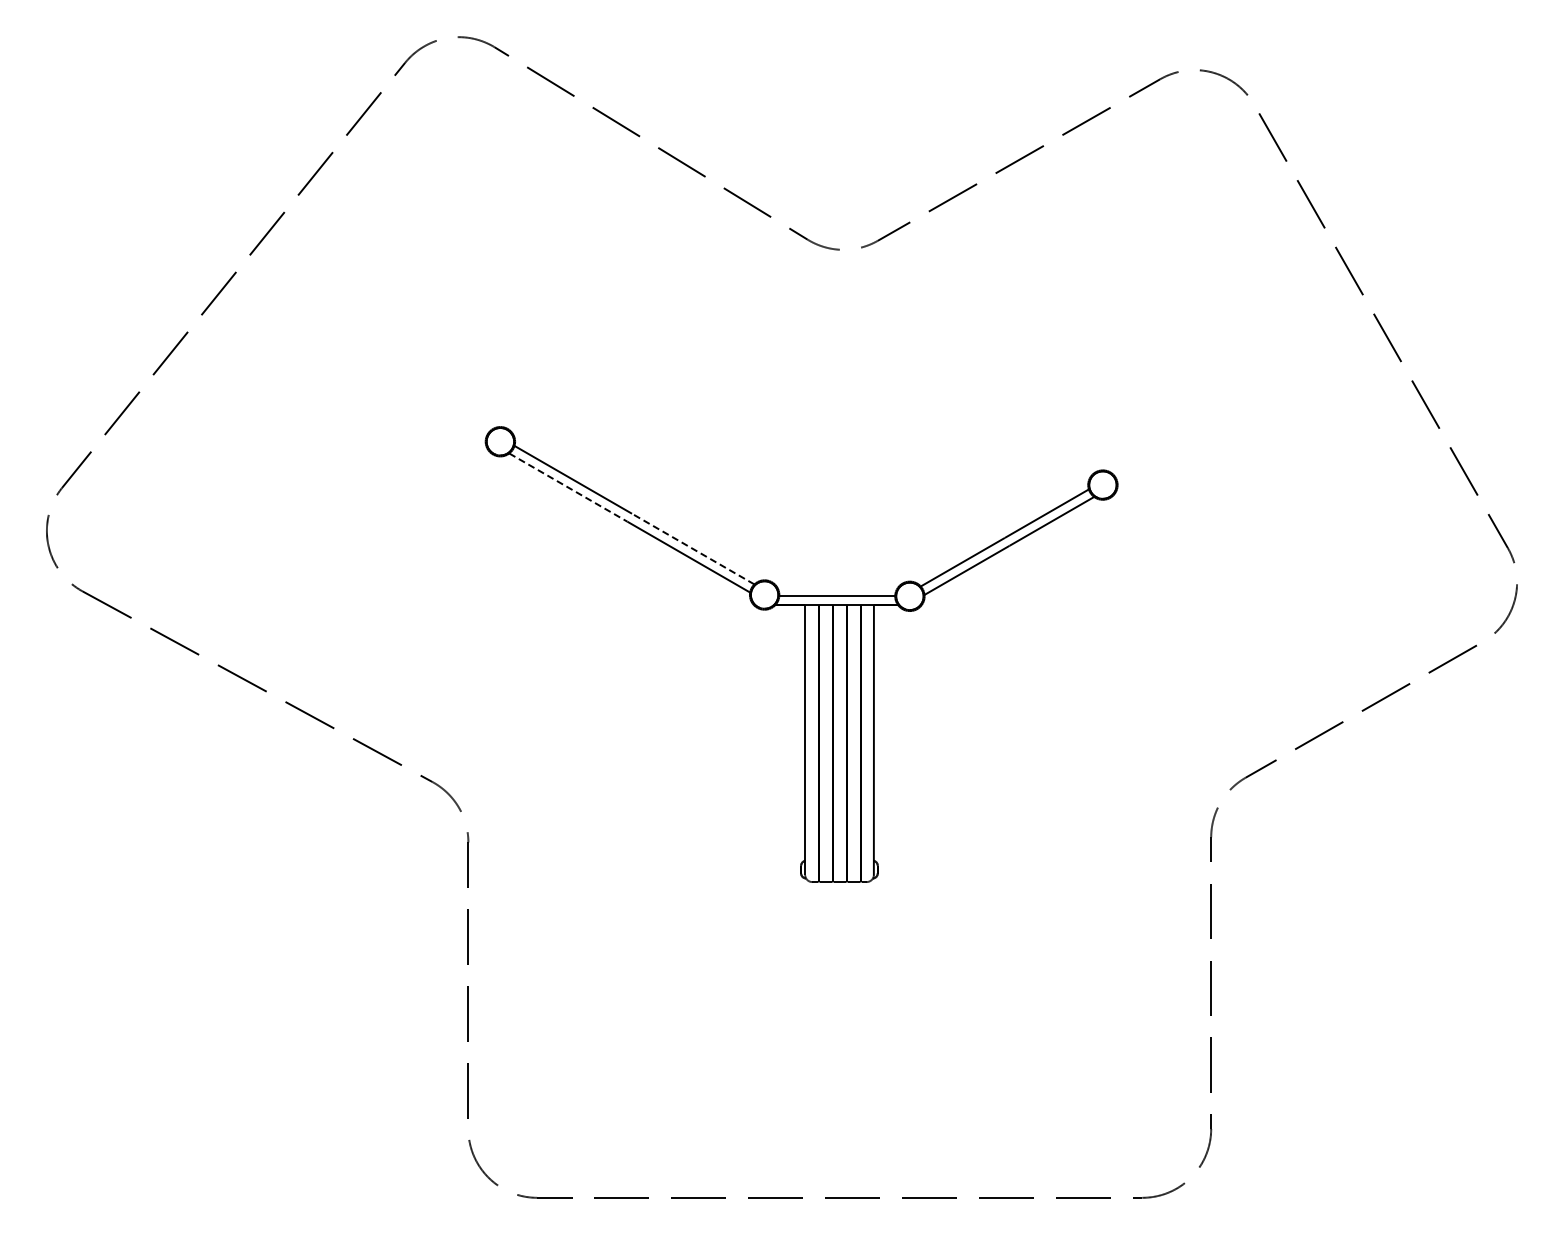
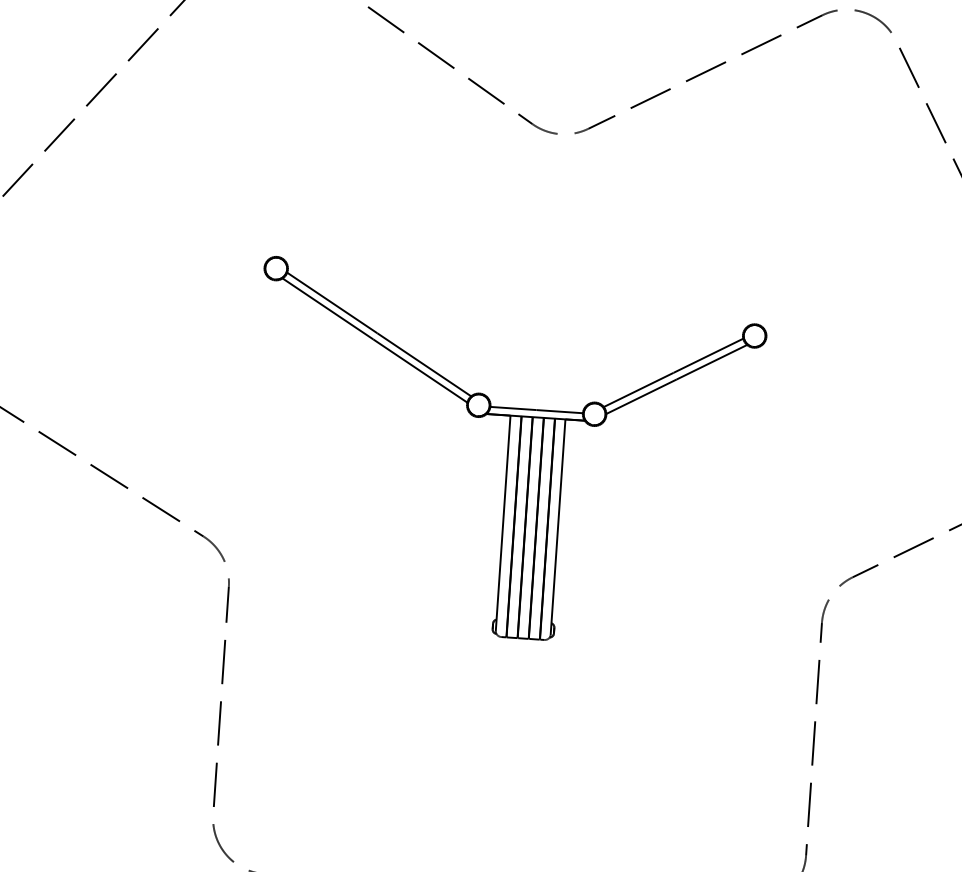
line: (568, 487) -> (328, 308), dashed -> solid
line: (693, 549) -> (424, 365), dashed -> solid

